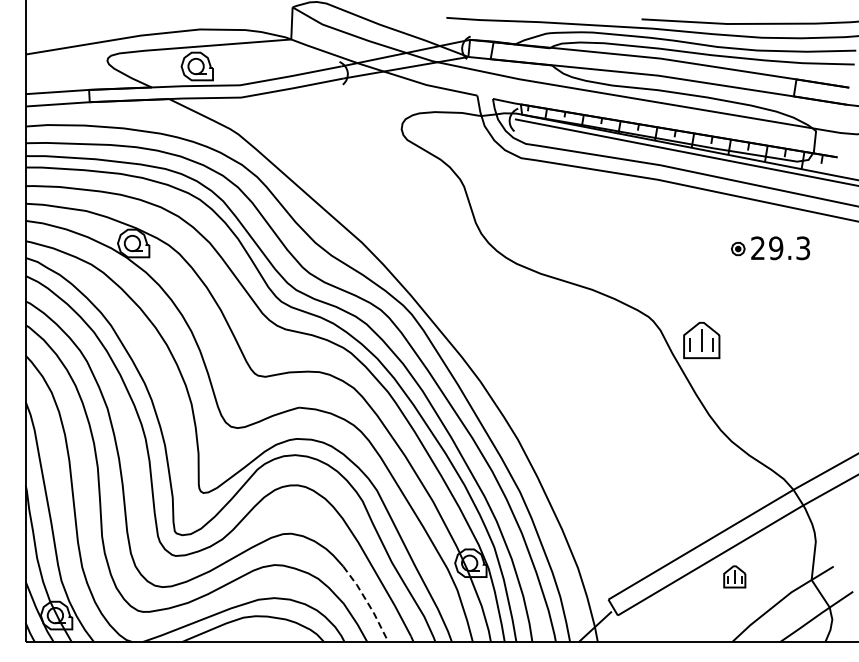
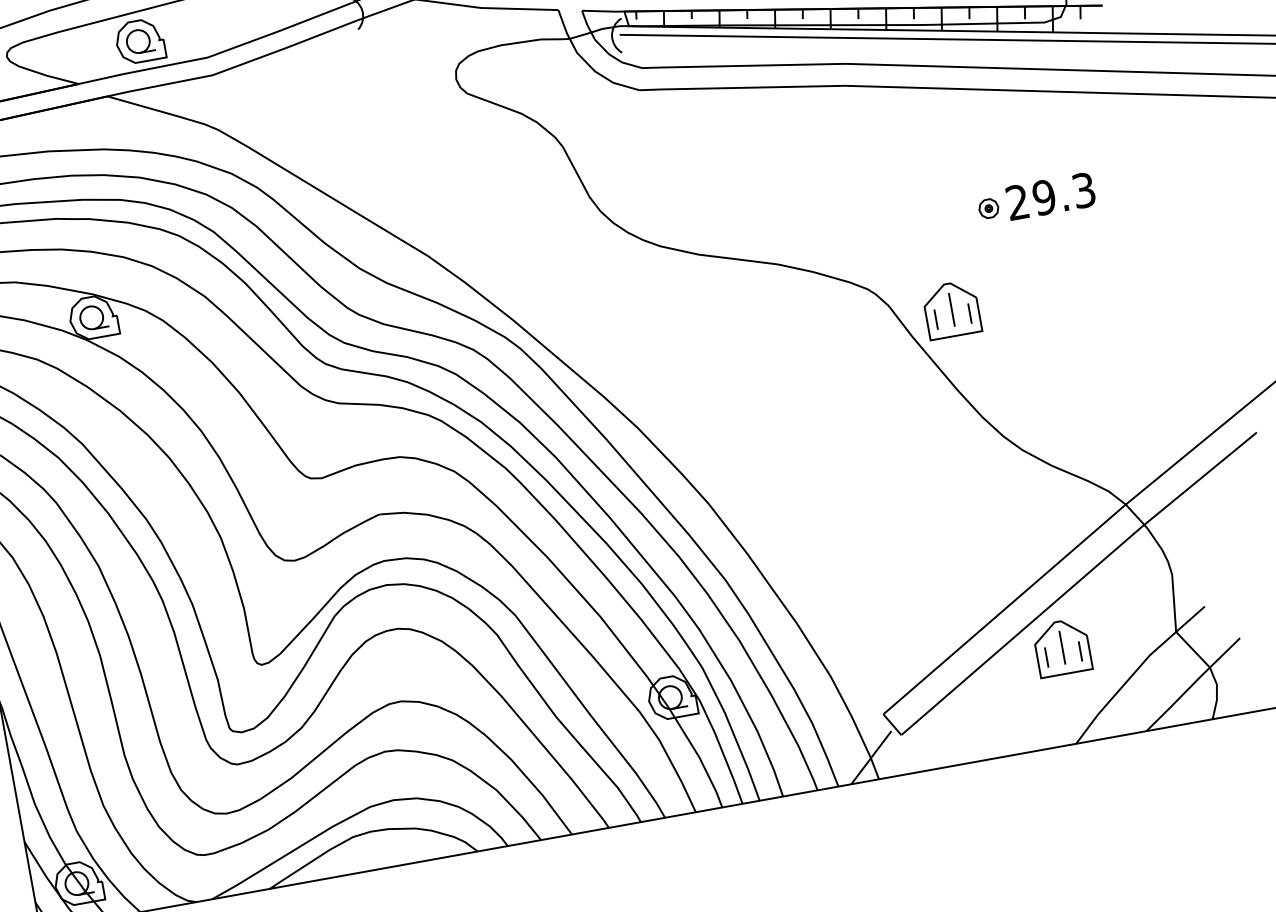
part: (770, 248) -> (1036, 199), moved
part: (734, 576) -> (1062, 647), size x1.67
line: (367, 602) -> (530, 782), dashed -> solid

